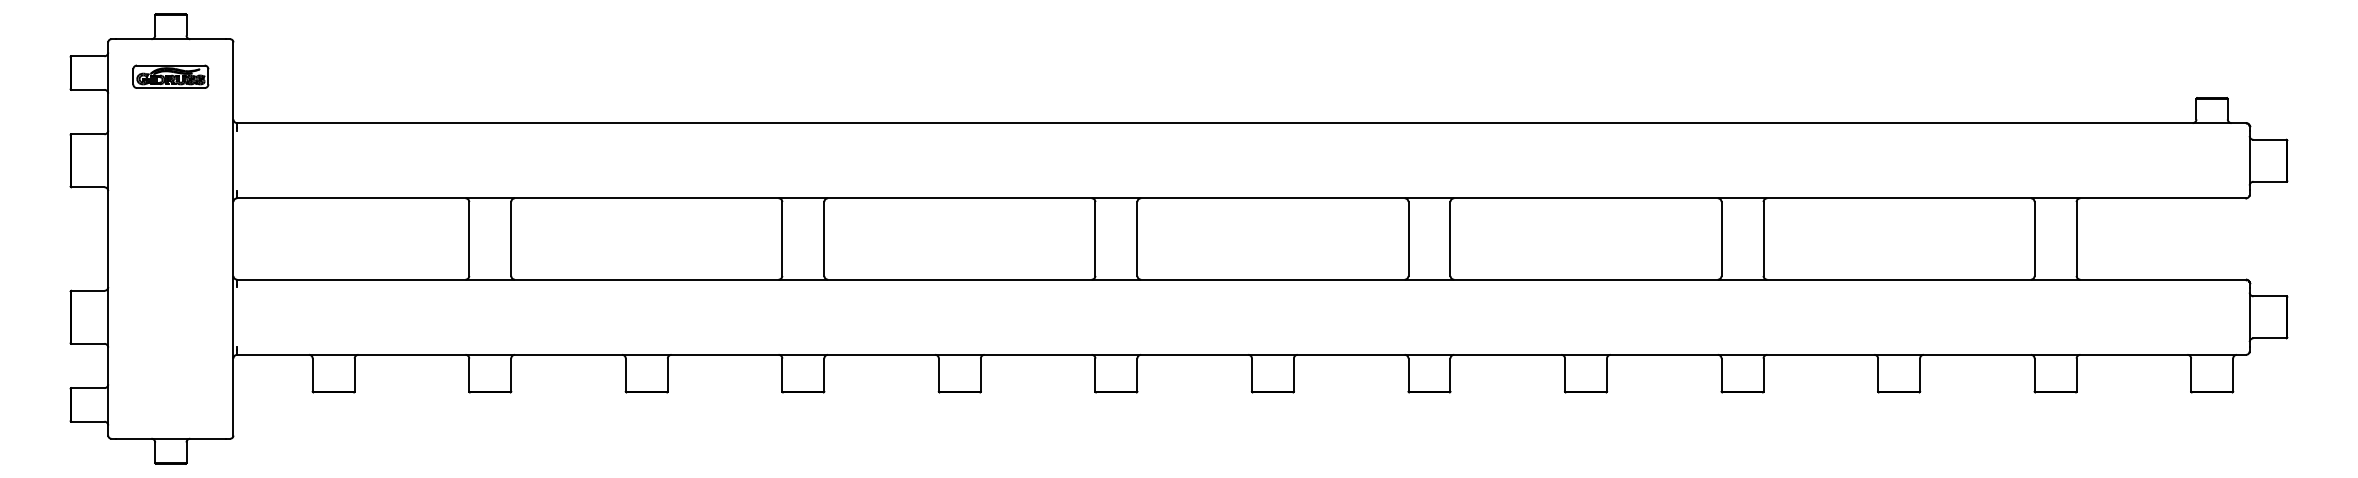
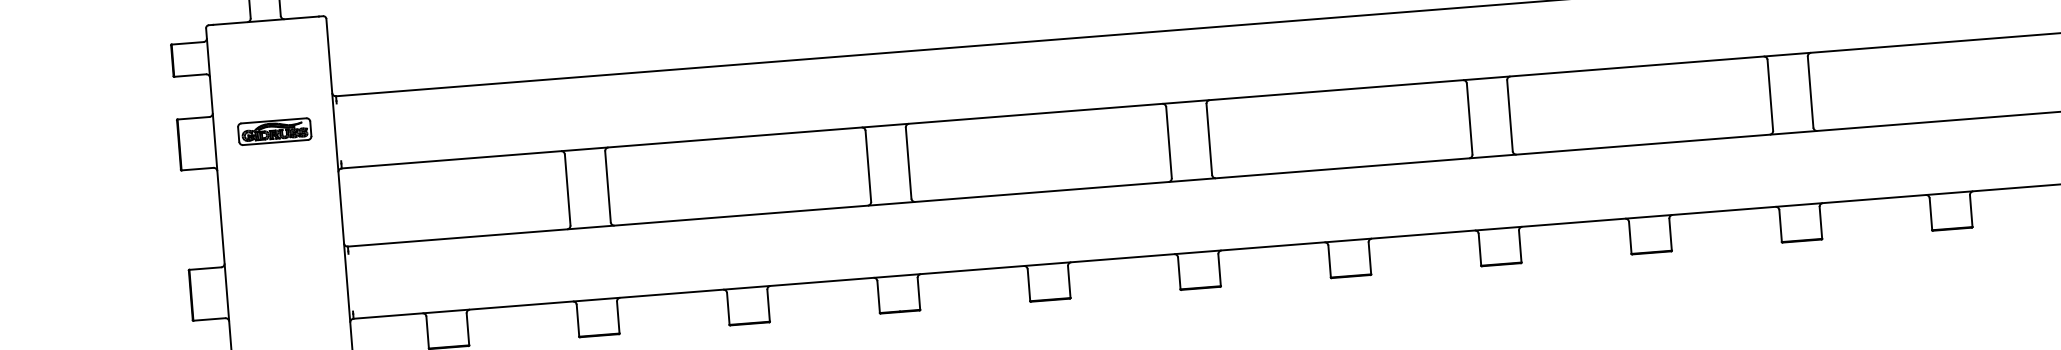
part: (170, 76) -> (274, 131), moved

